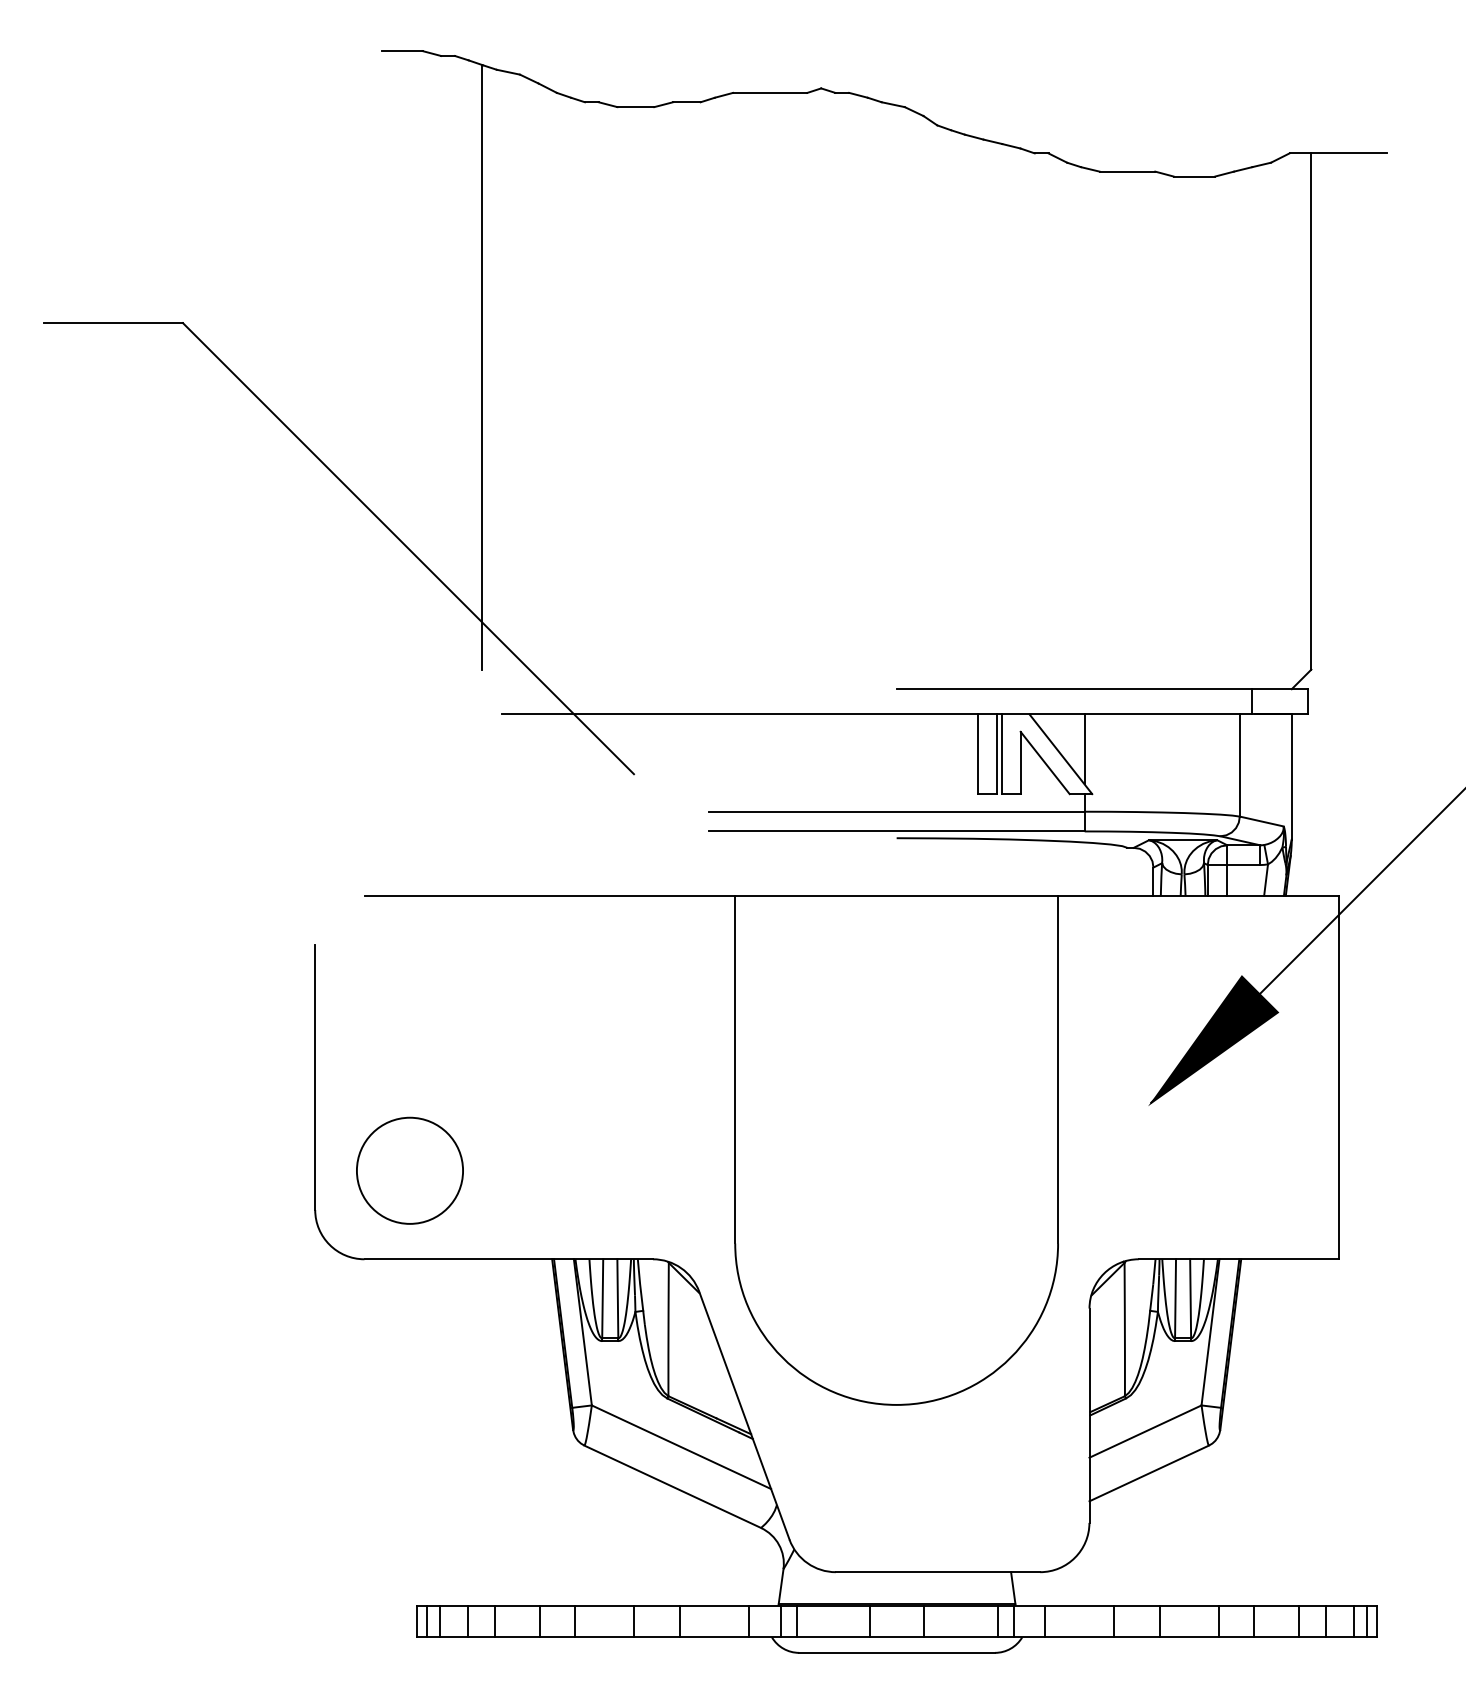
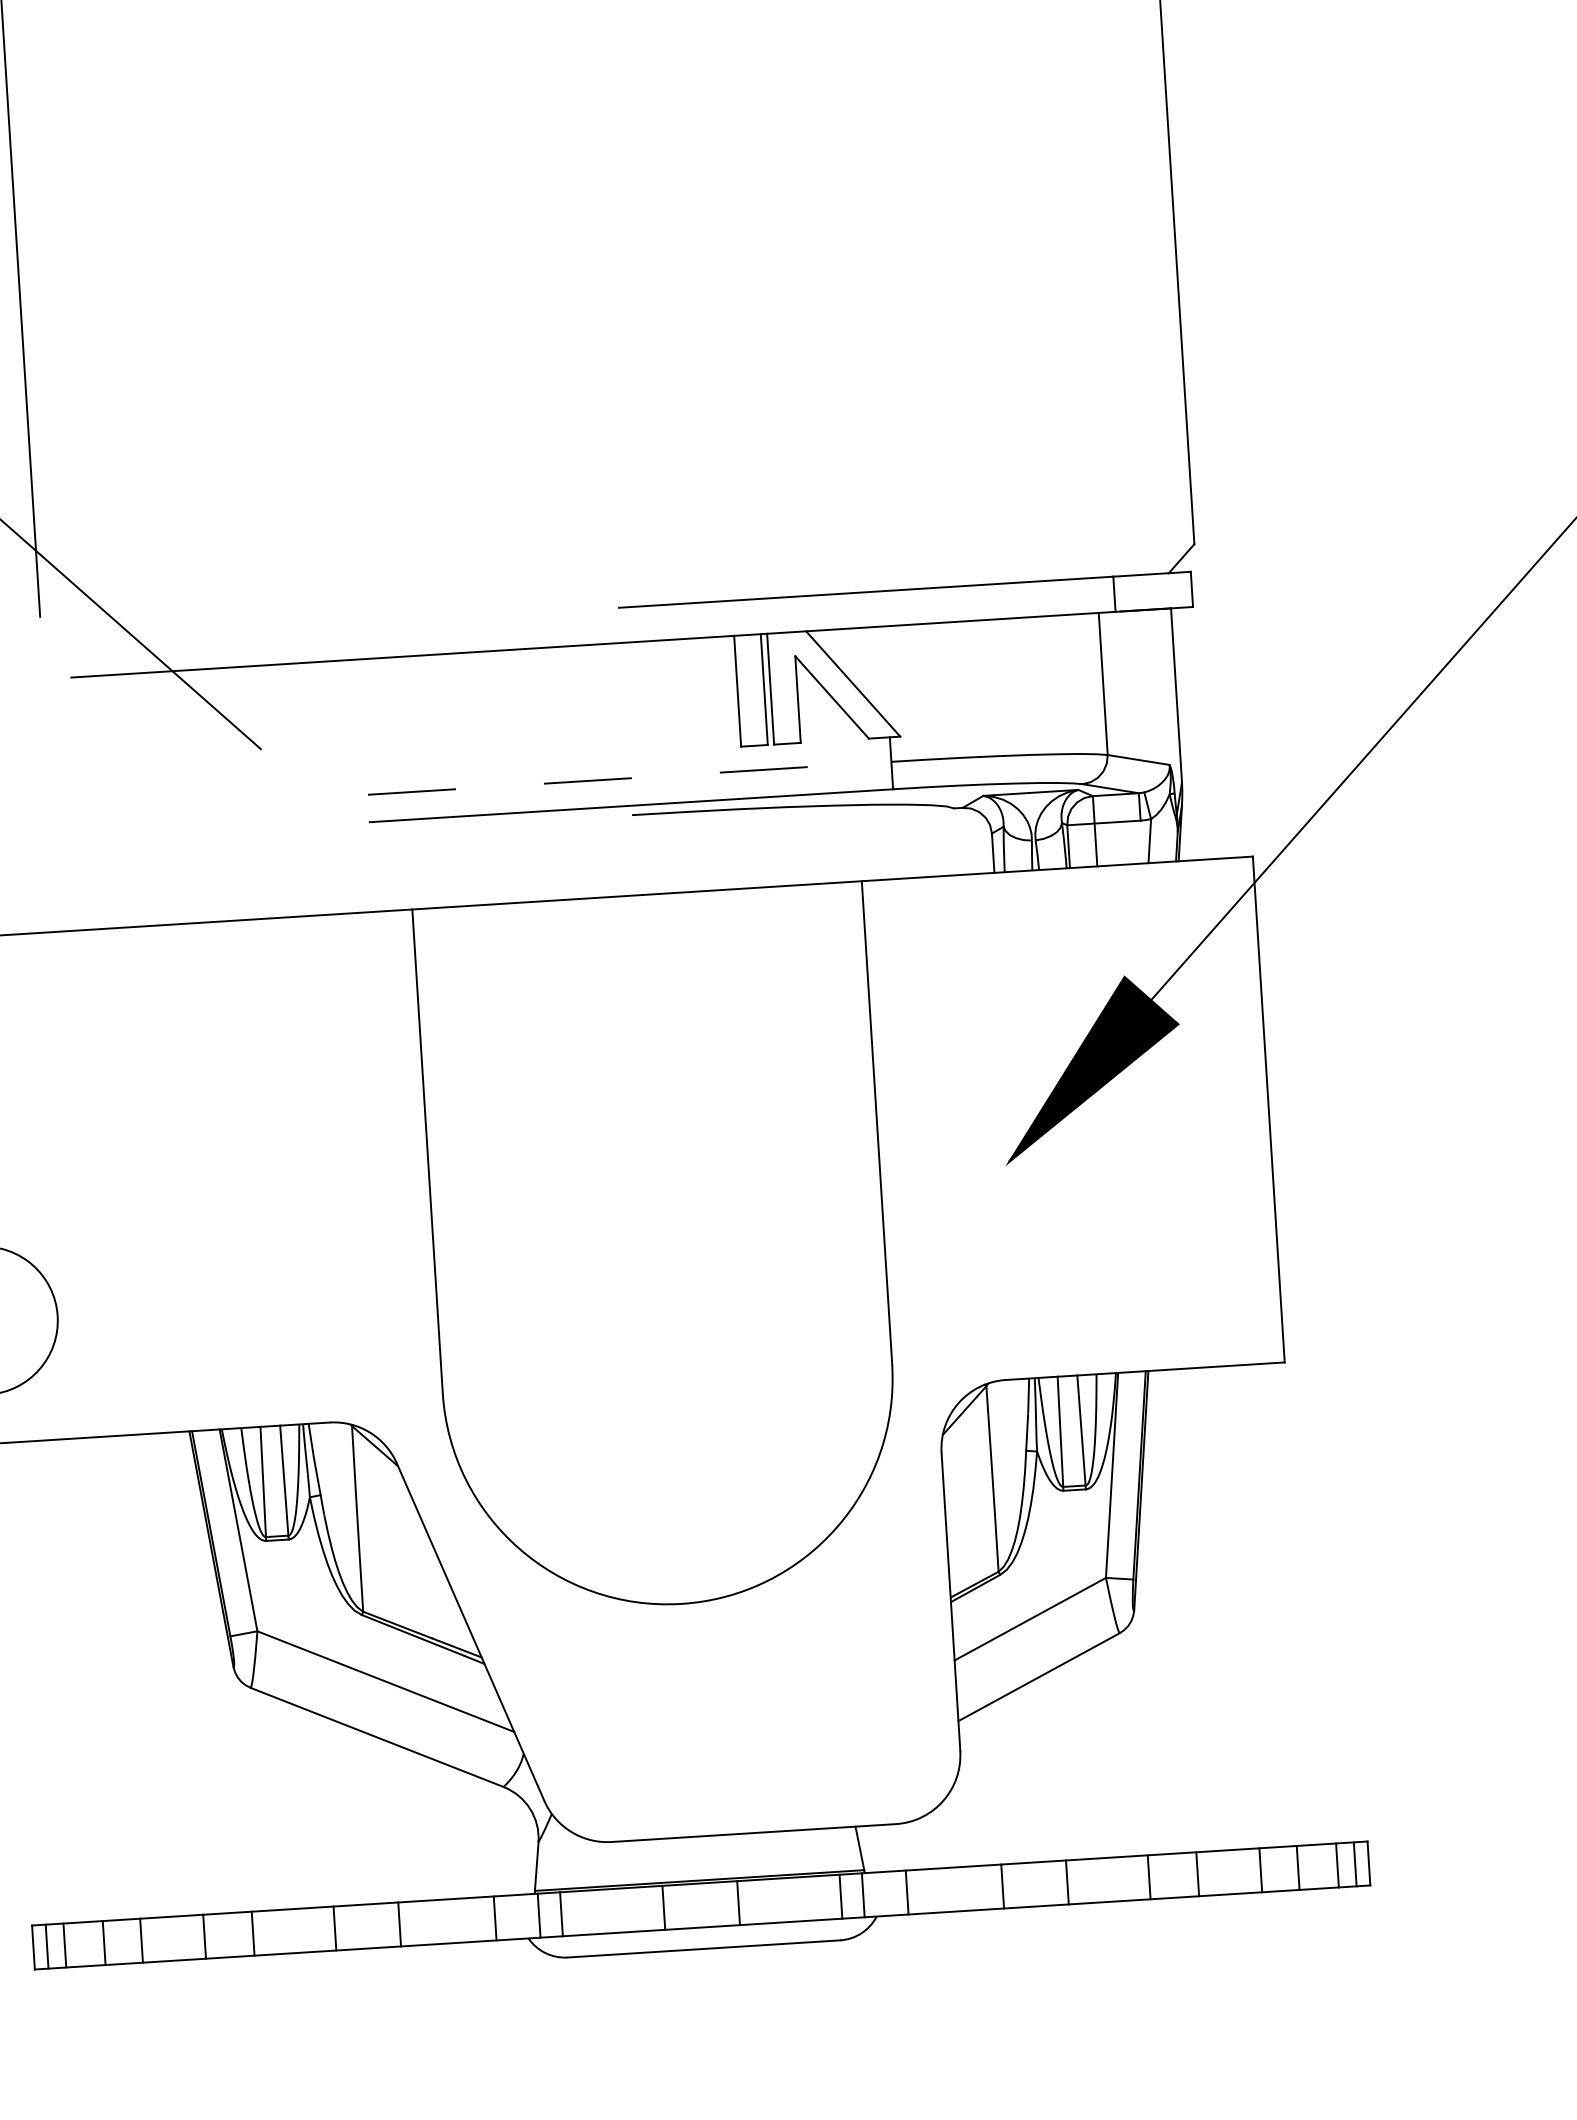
line: (1084, 749) -> (885, 675), removed
line: (897, 811) -> (630, 777), solid -> dashed

